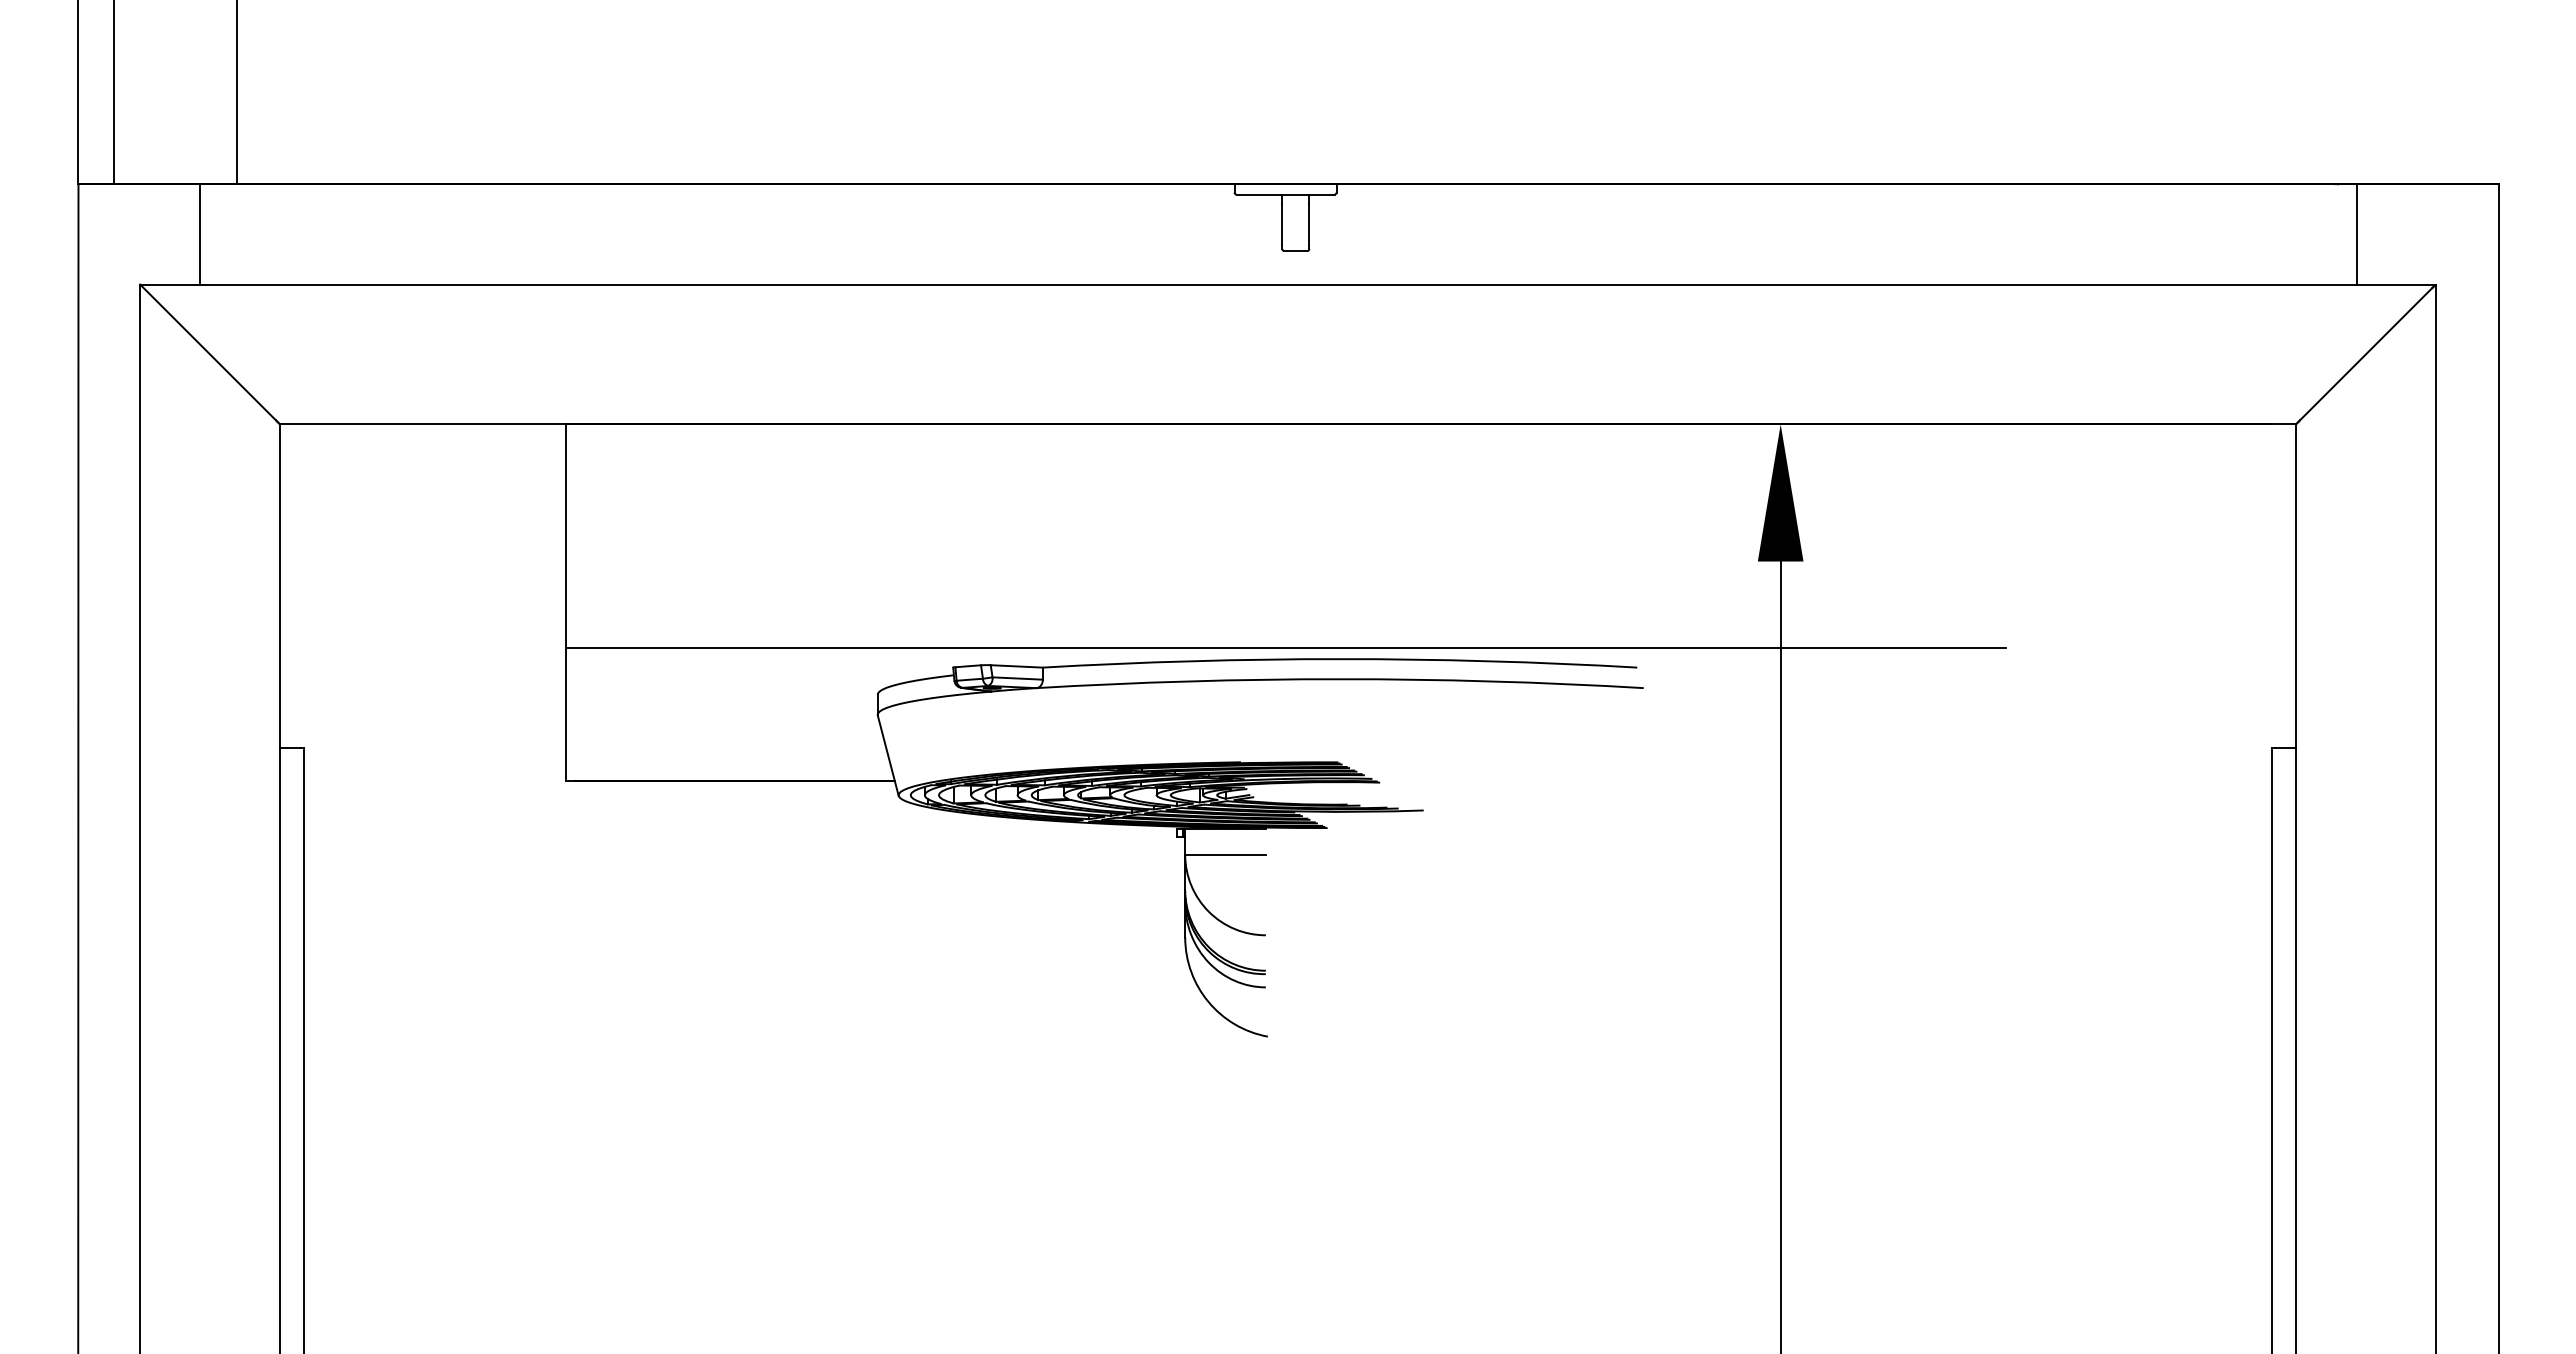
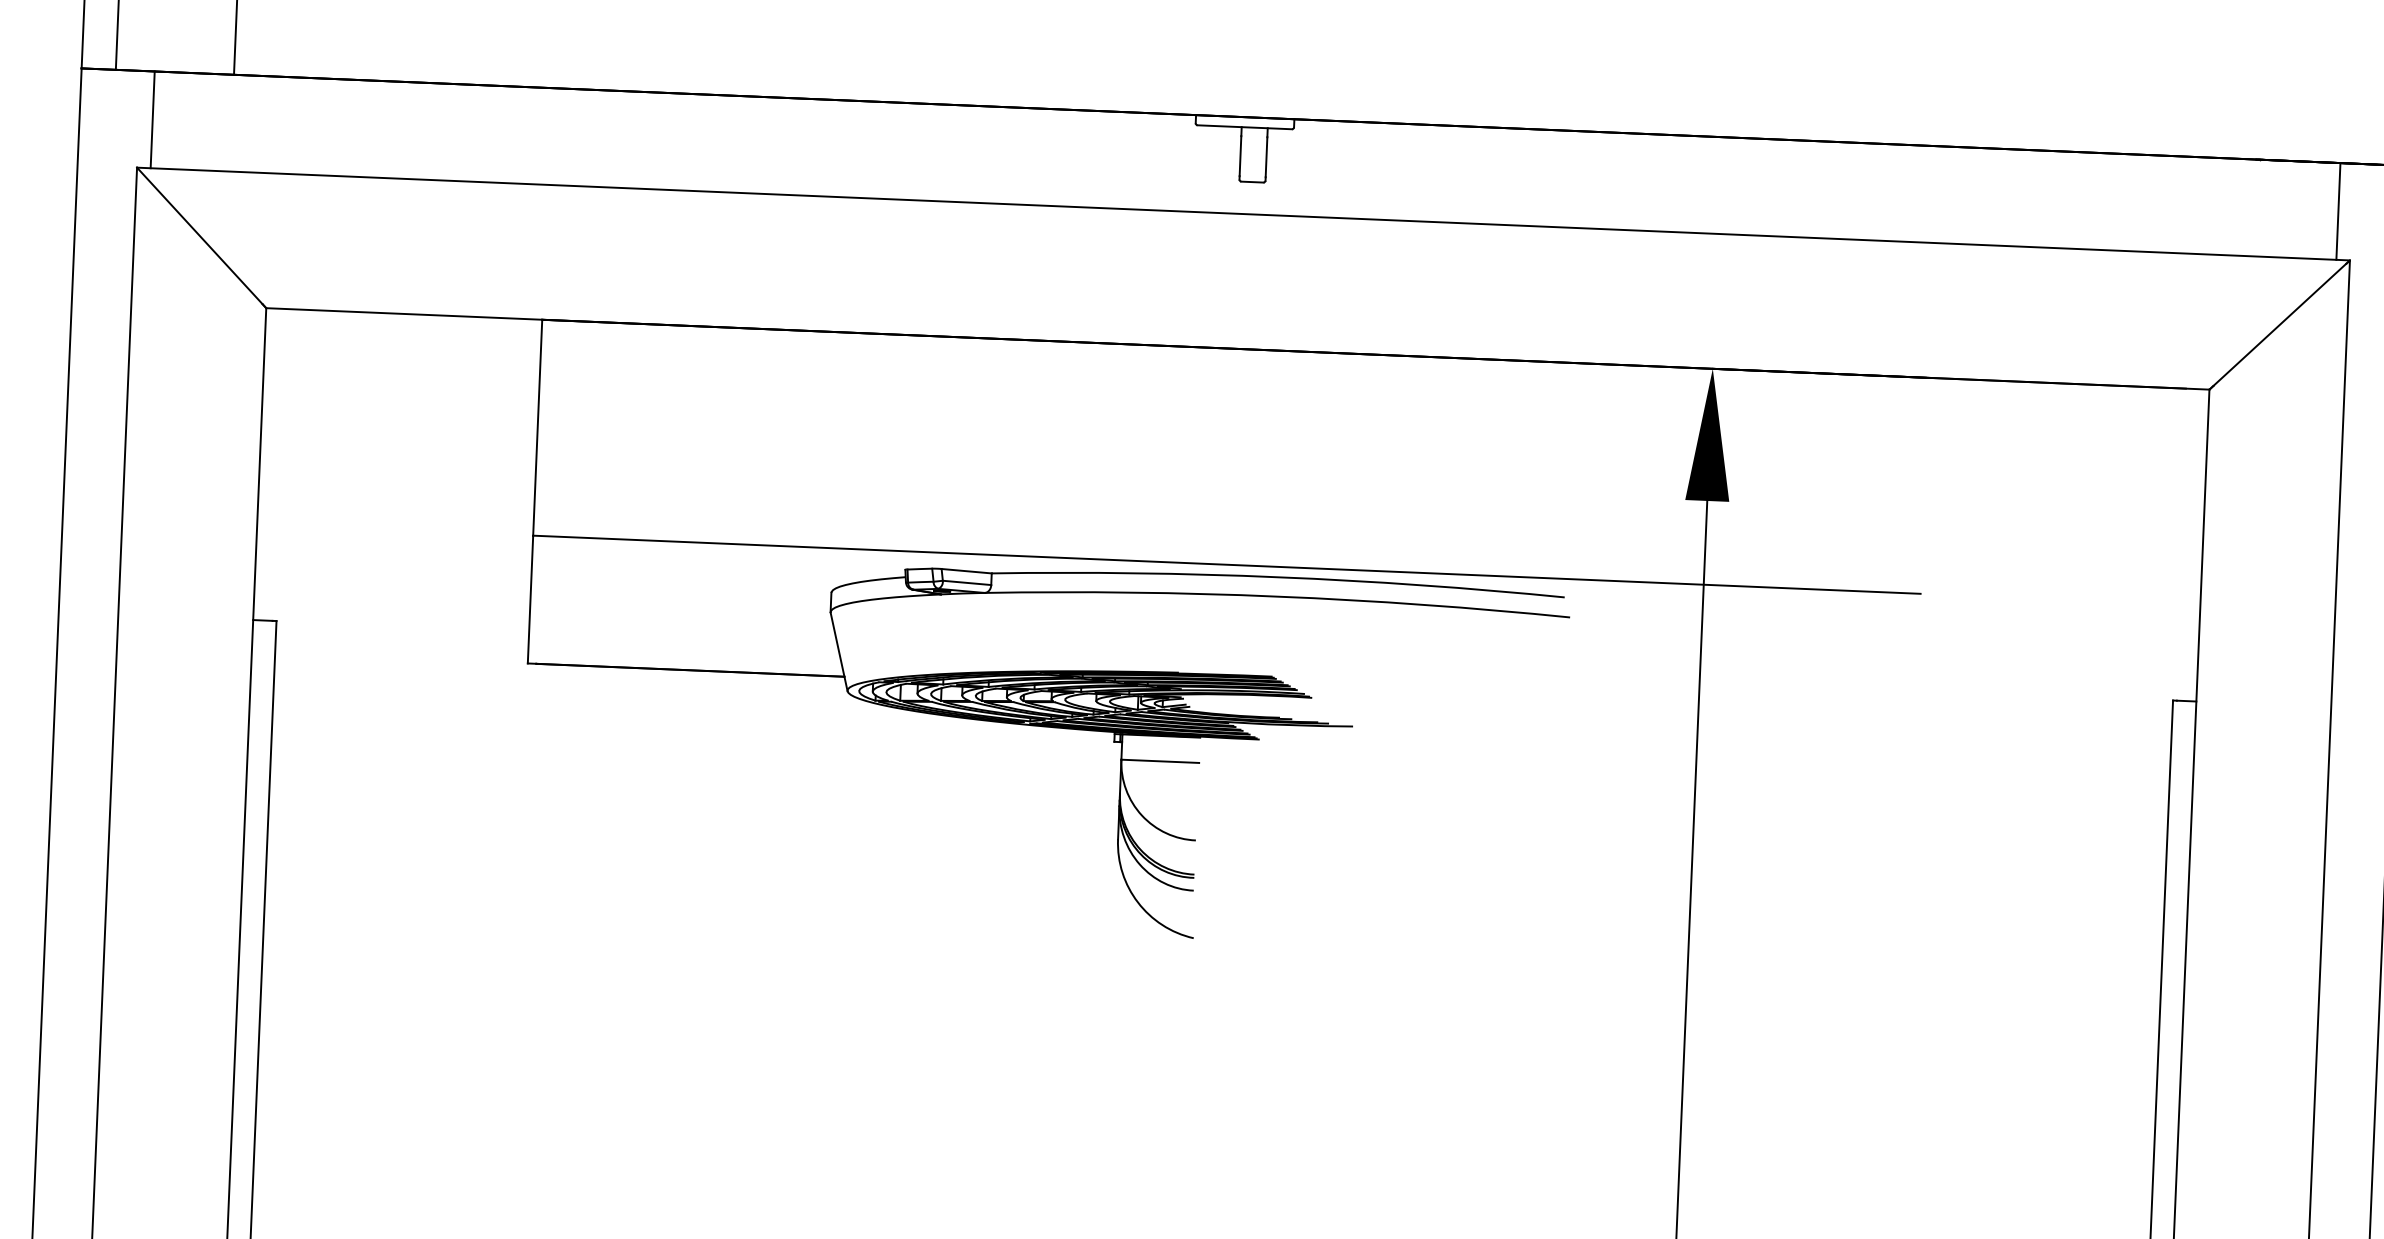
line: (200, 234) -> (152, 120), moved
line: (2356, 234) -> (2338, 211), moved

